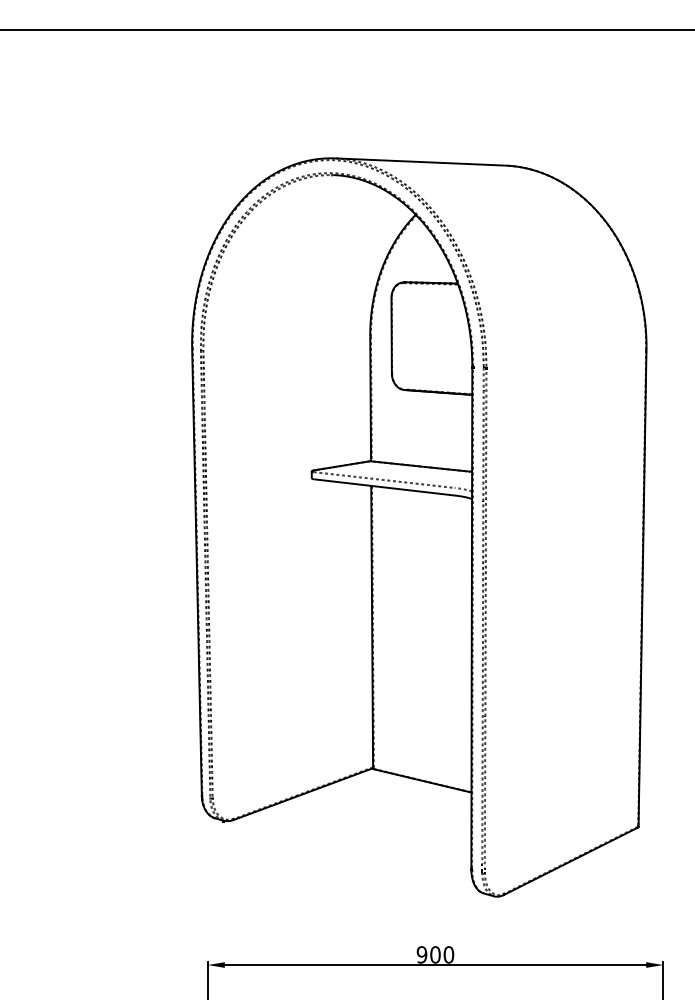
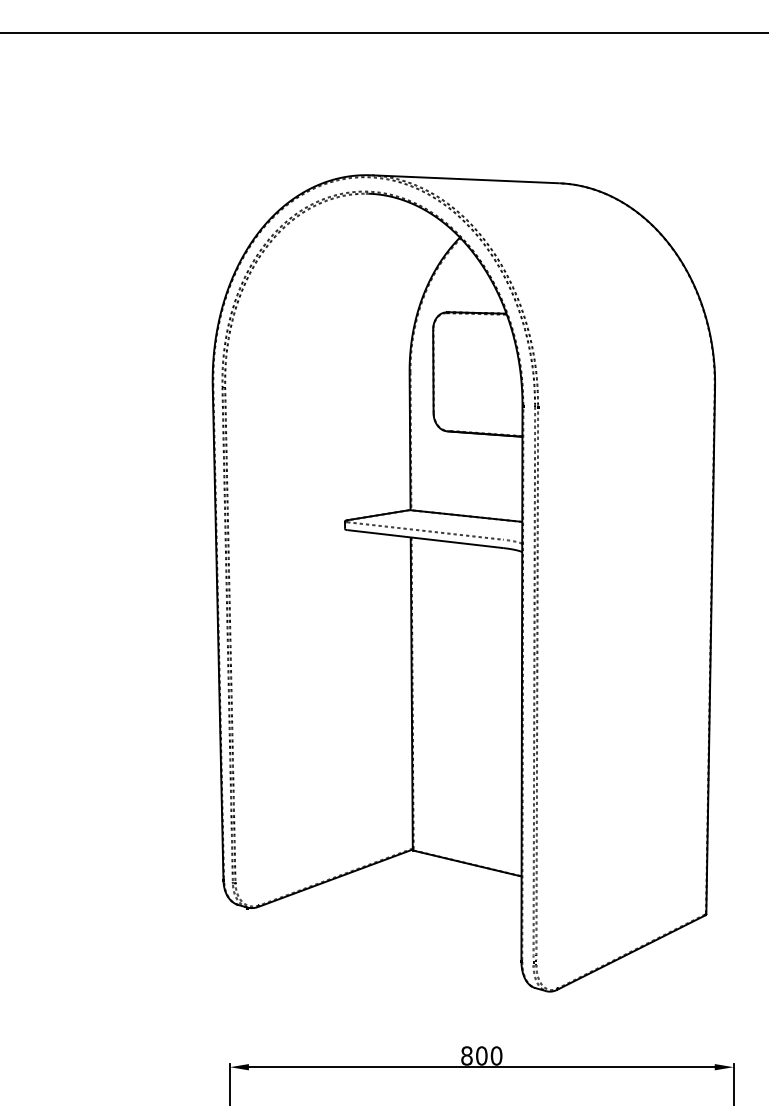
text: (421, 954) -> (466, 1055), 900 -> 800

